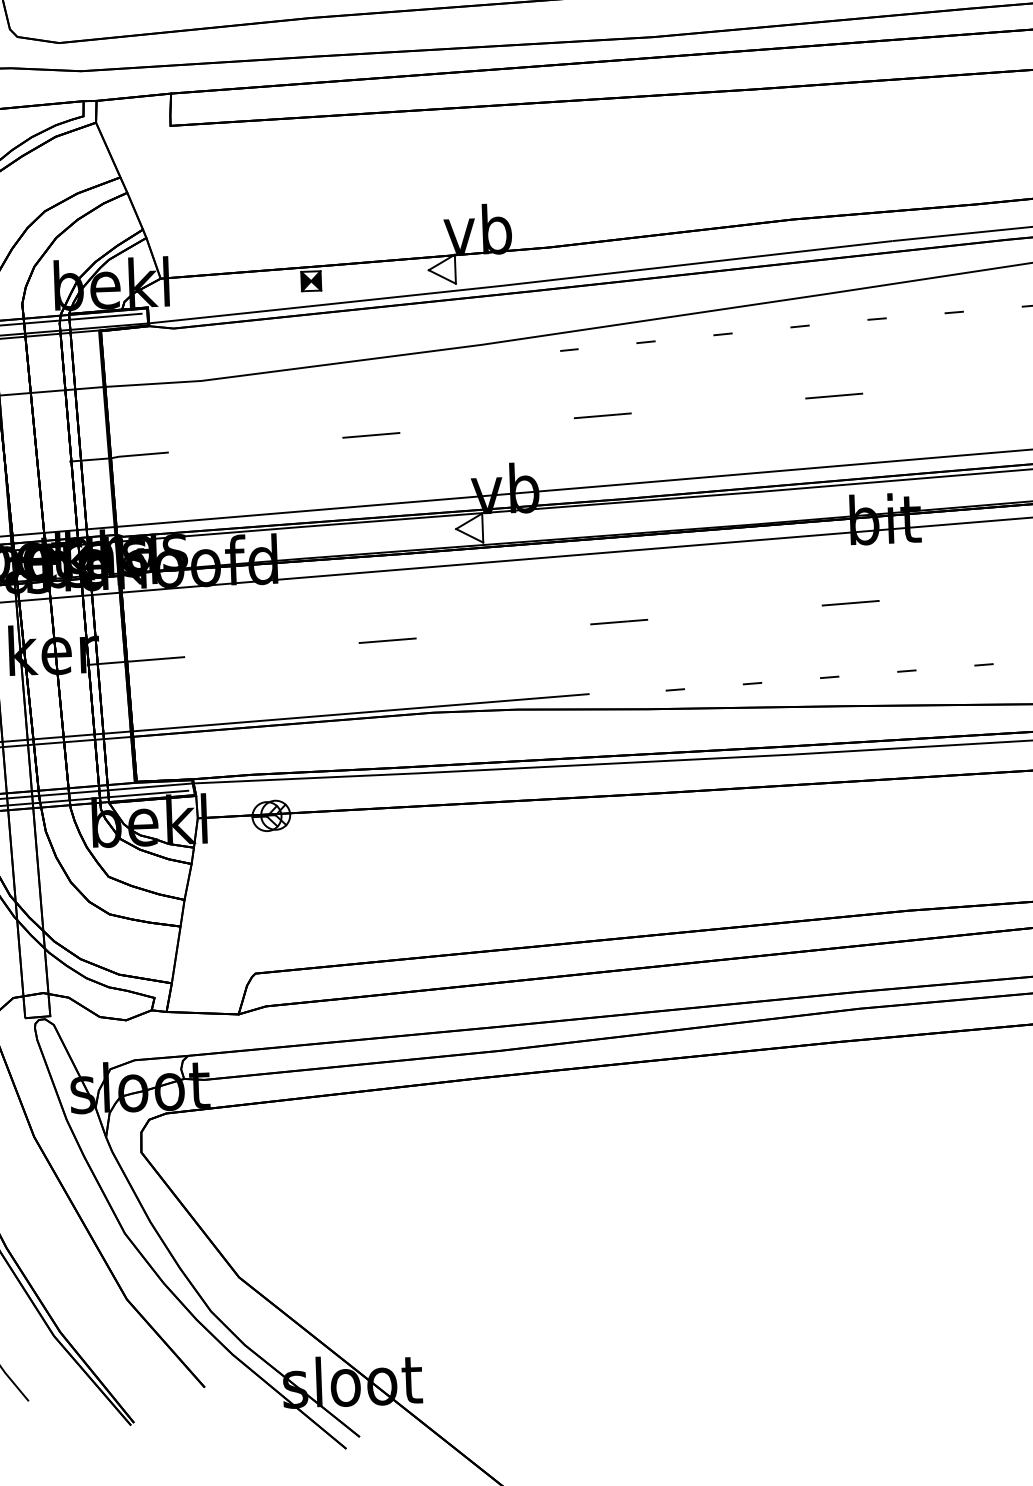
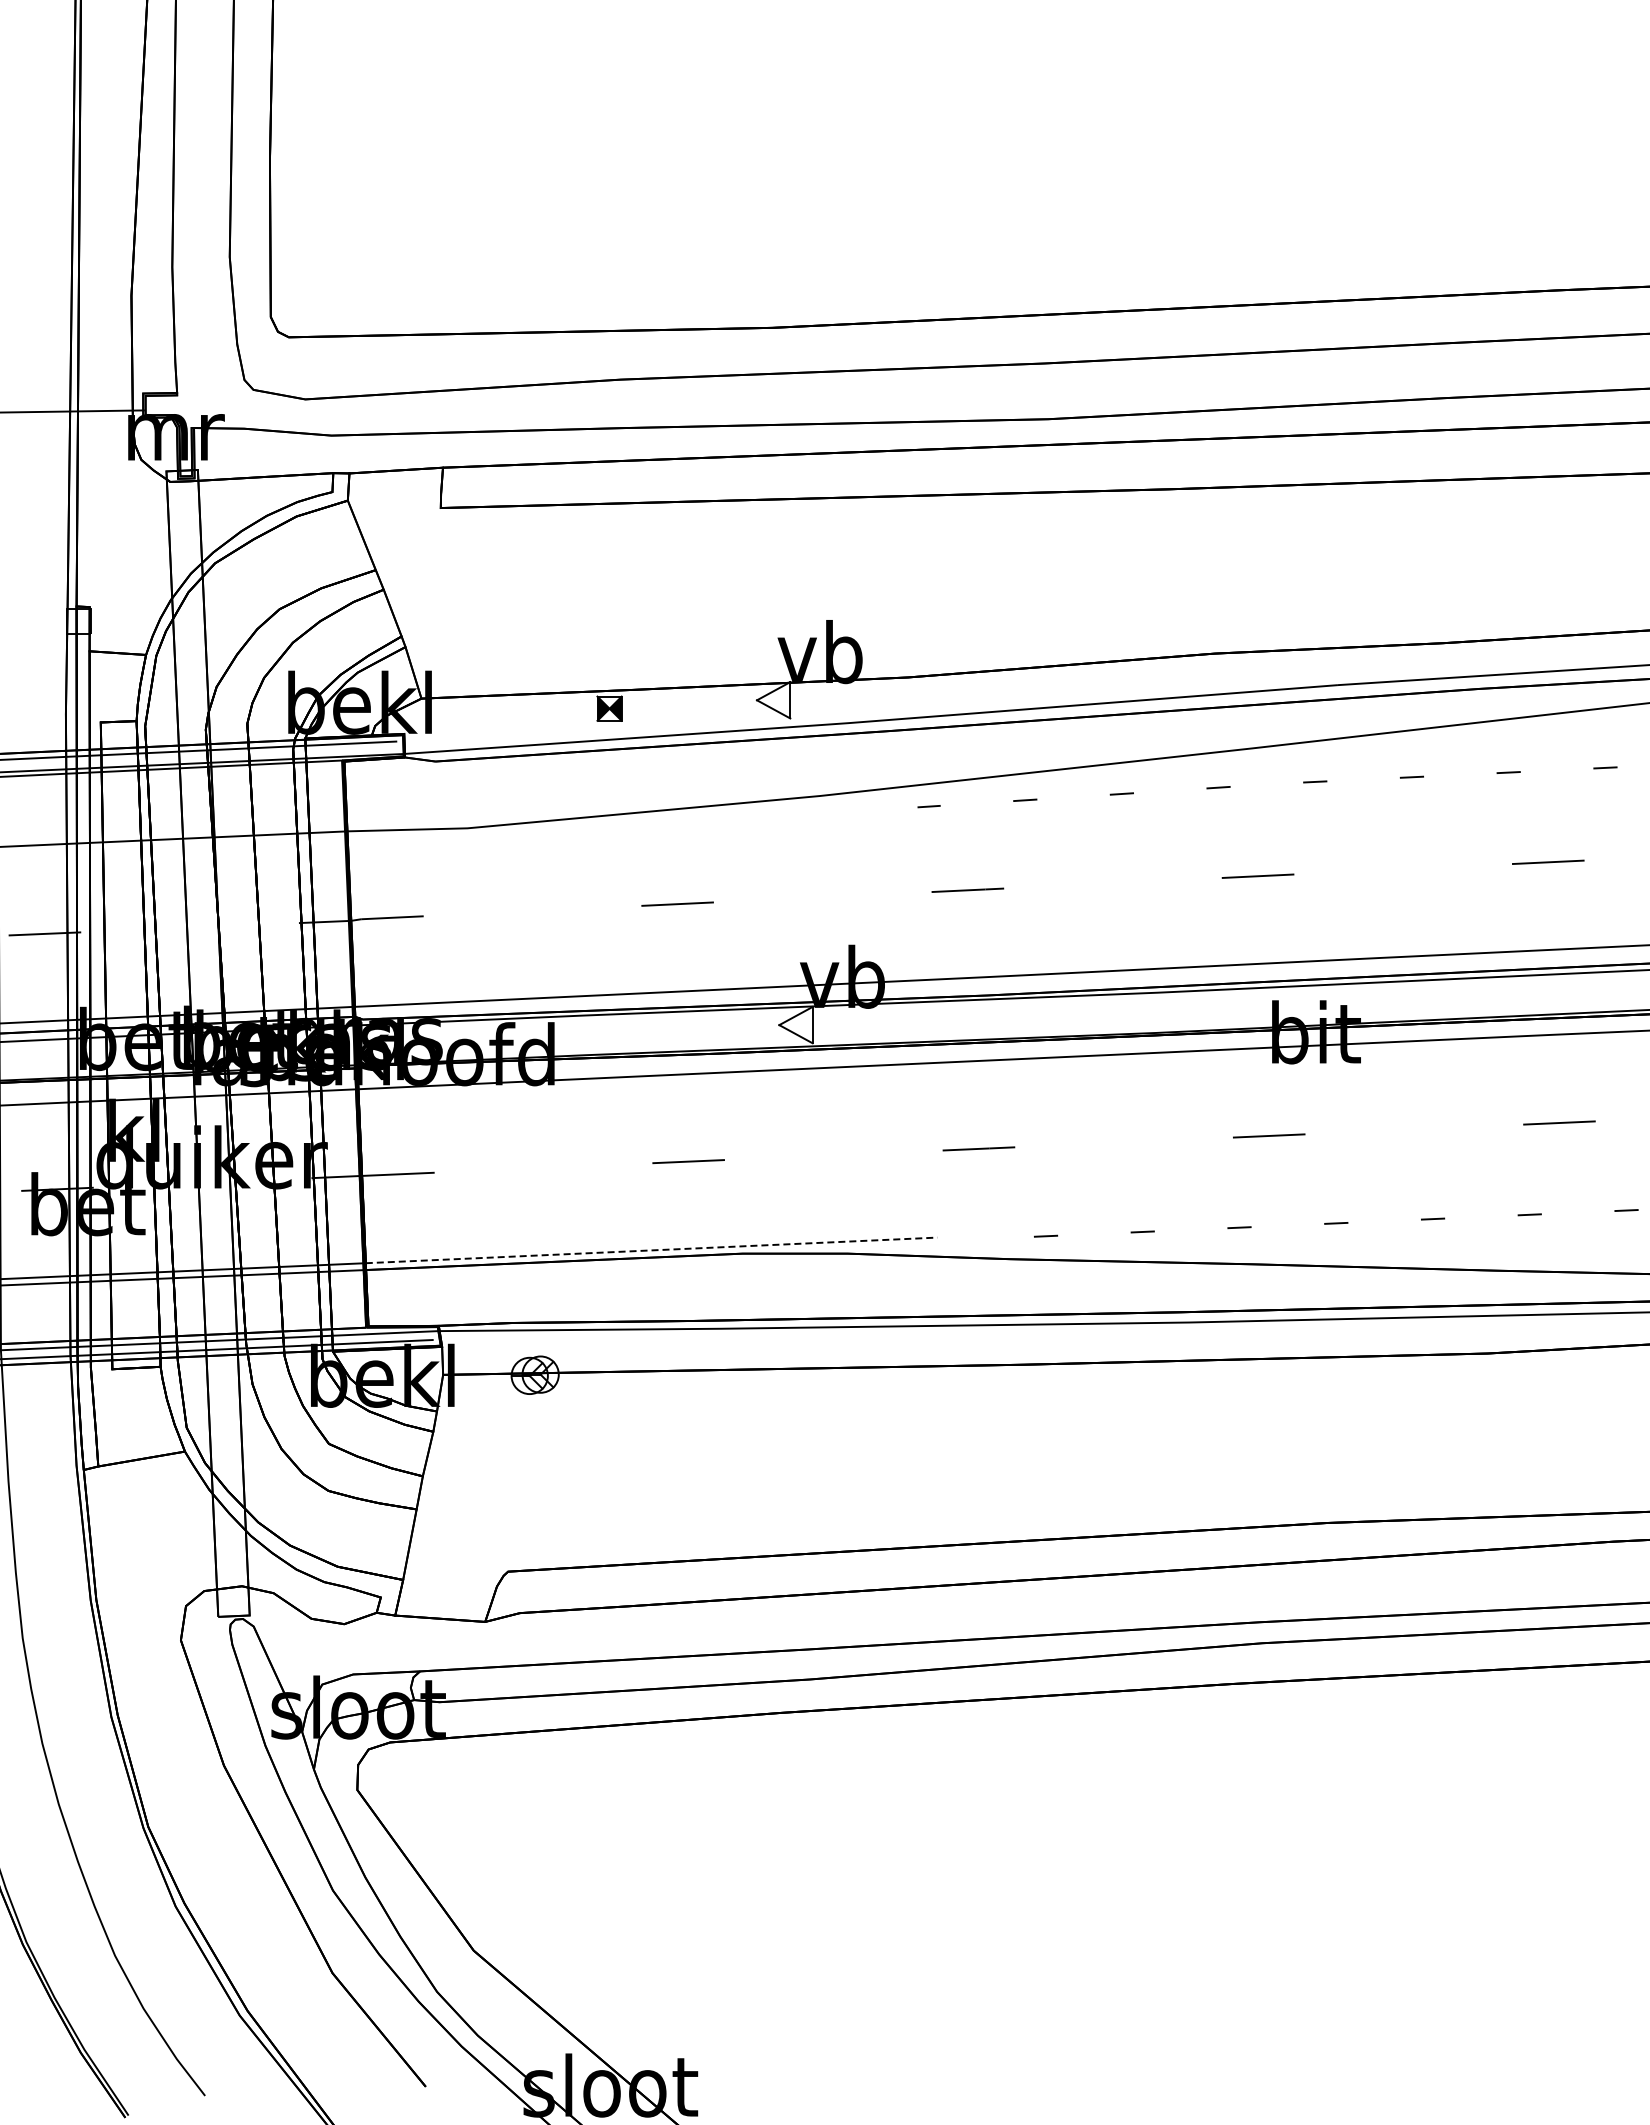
line: (361, 712) -> (652, 1250), solid -> dashed

